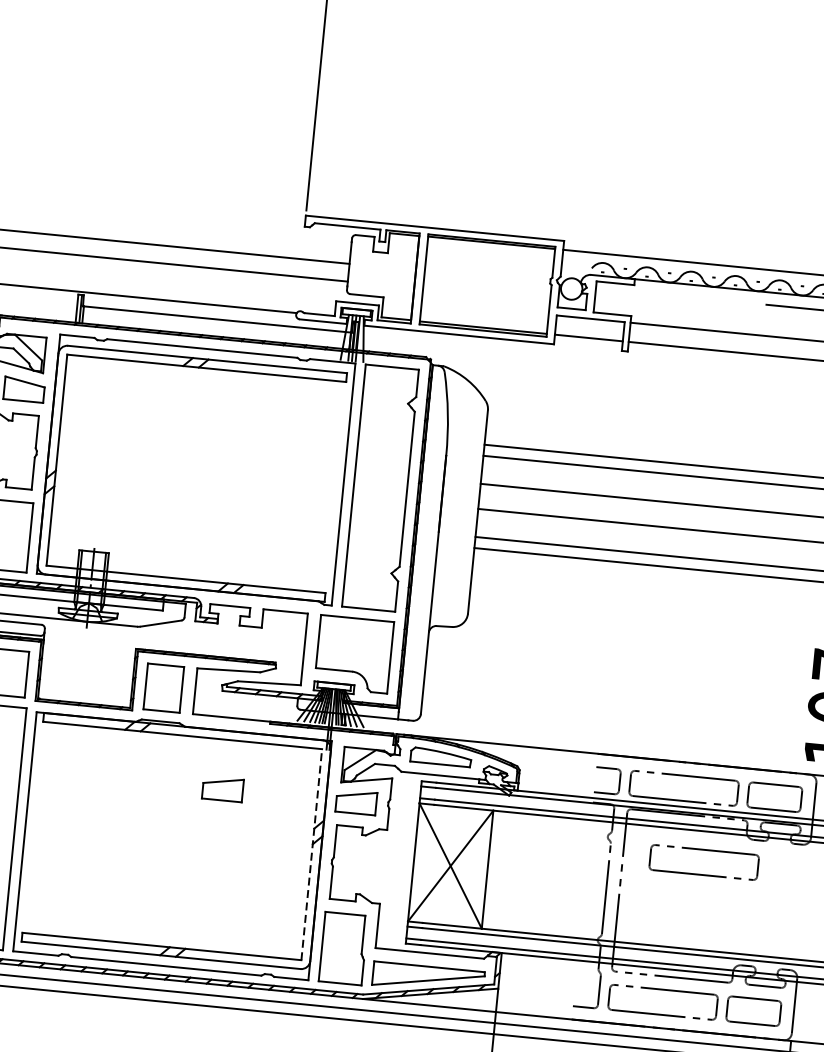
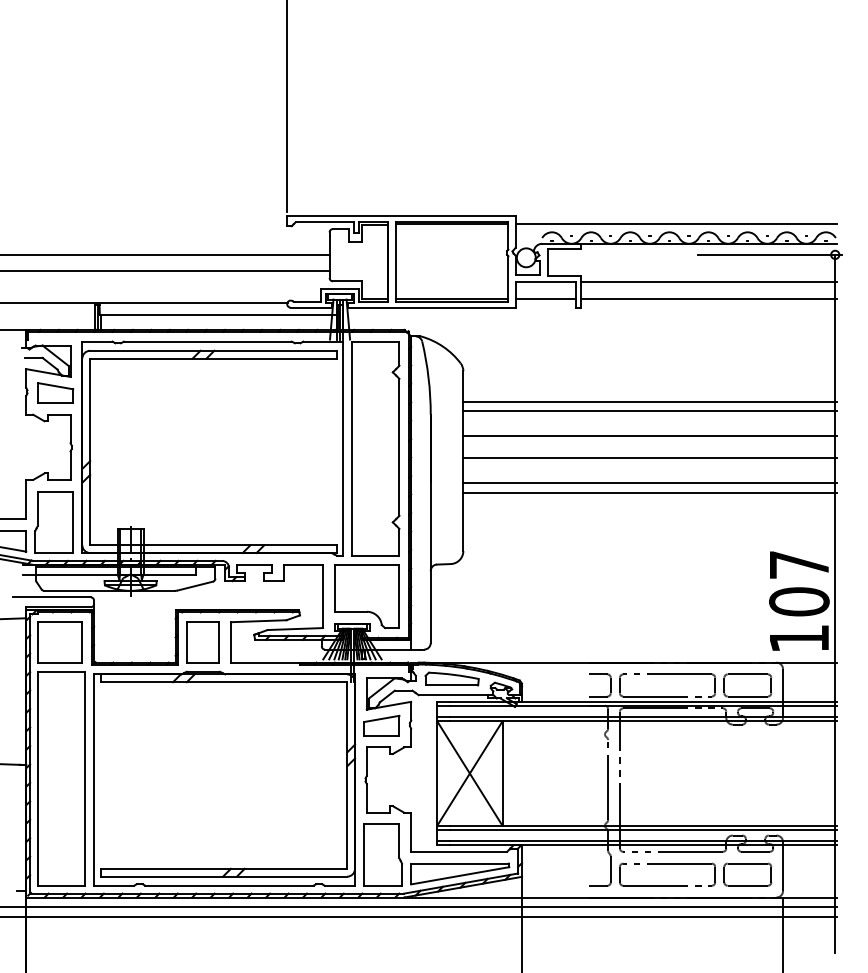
part: (222, 788) -> (263, 725), removed
part: (705, 850) -> (691, 738), removed
line: (312, 854) -> (347, 775), dashed -> solid

